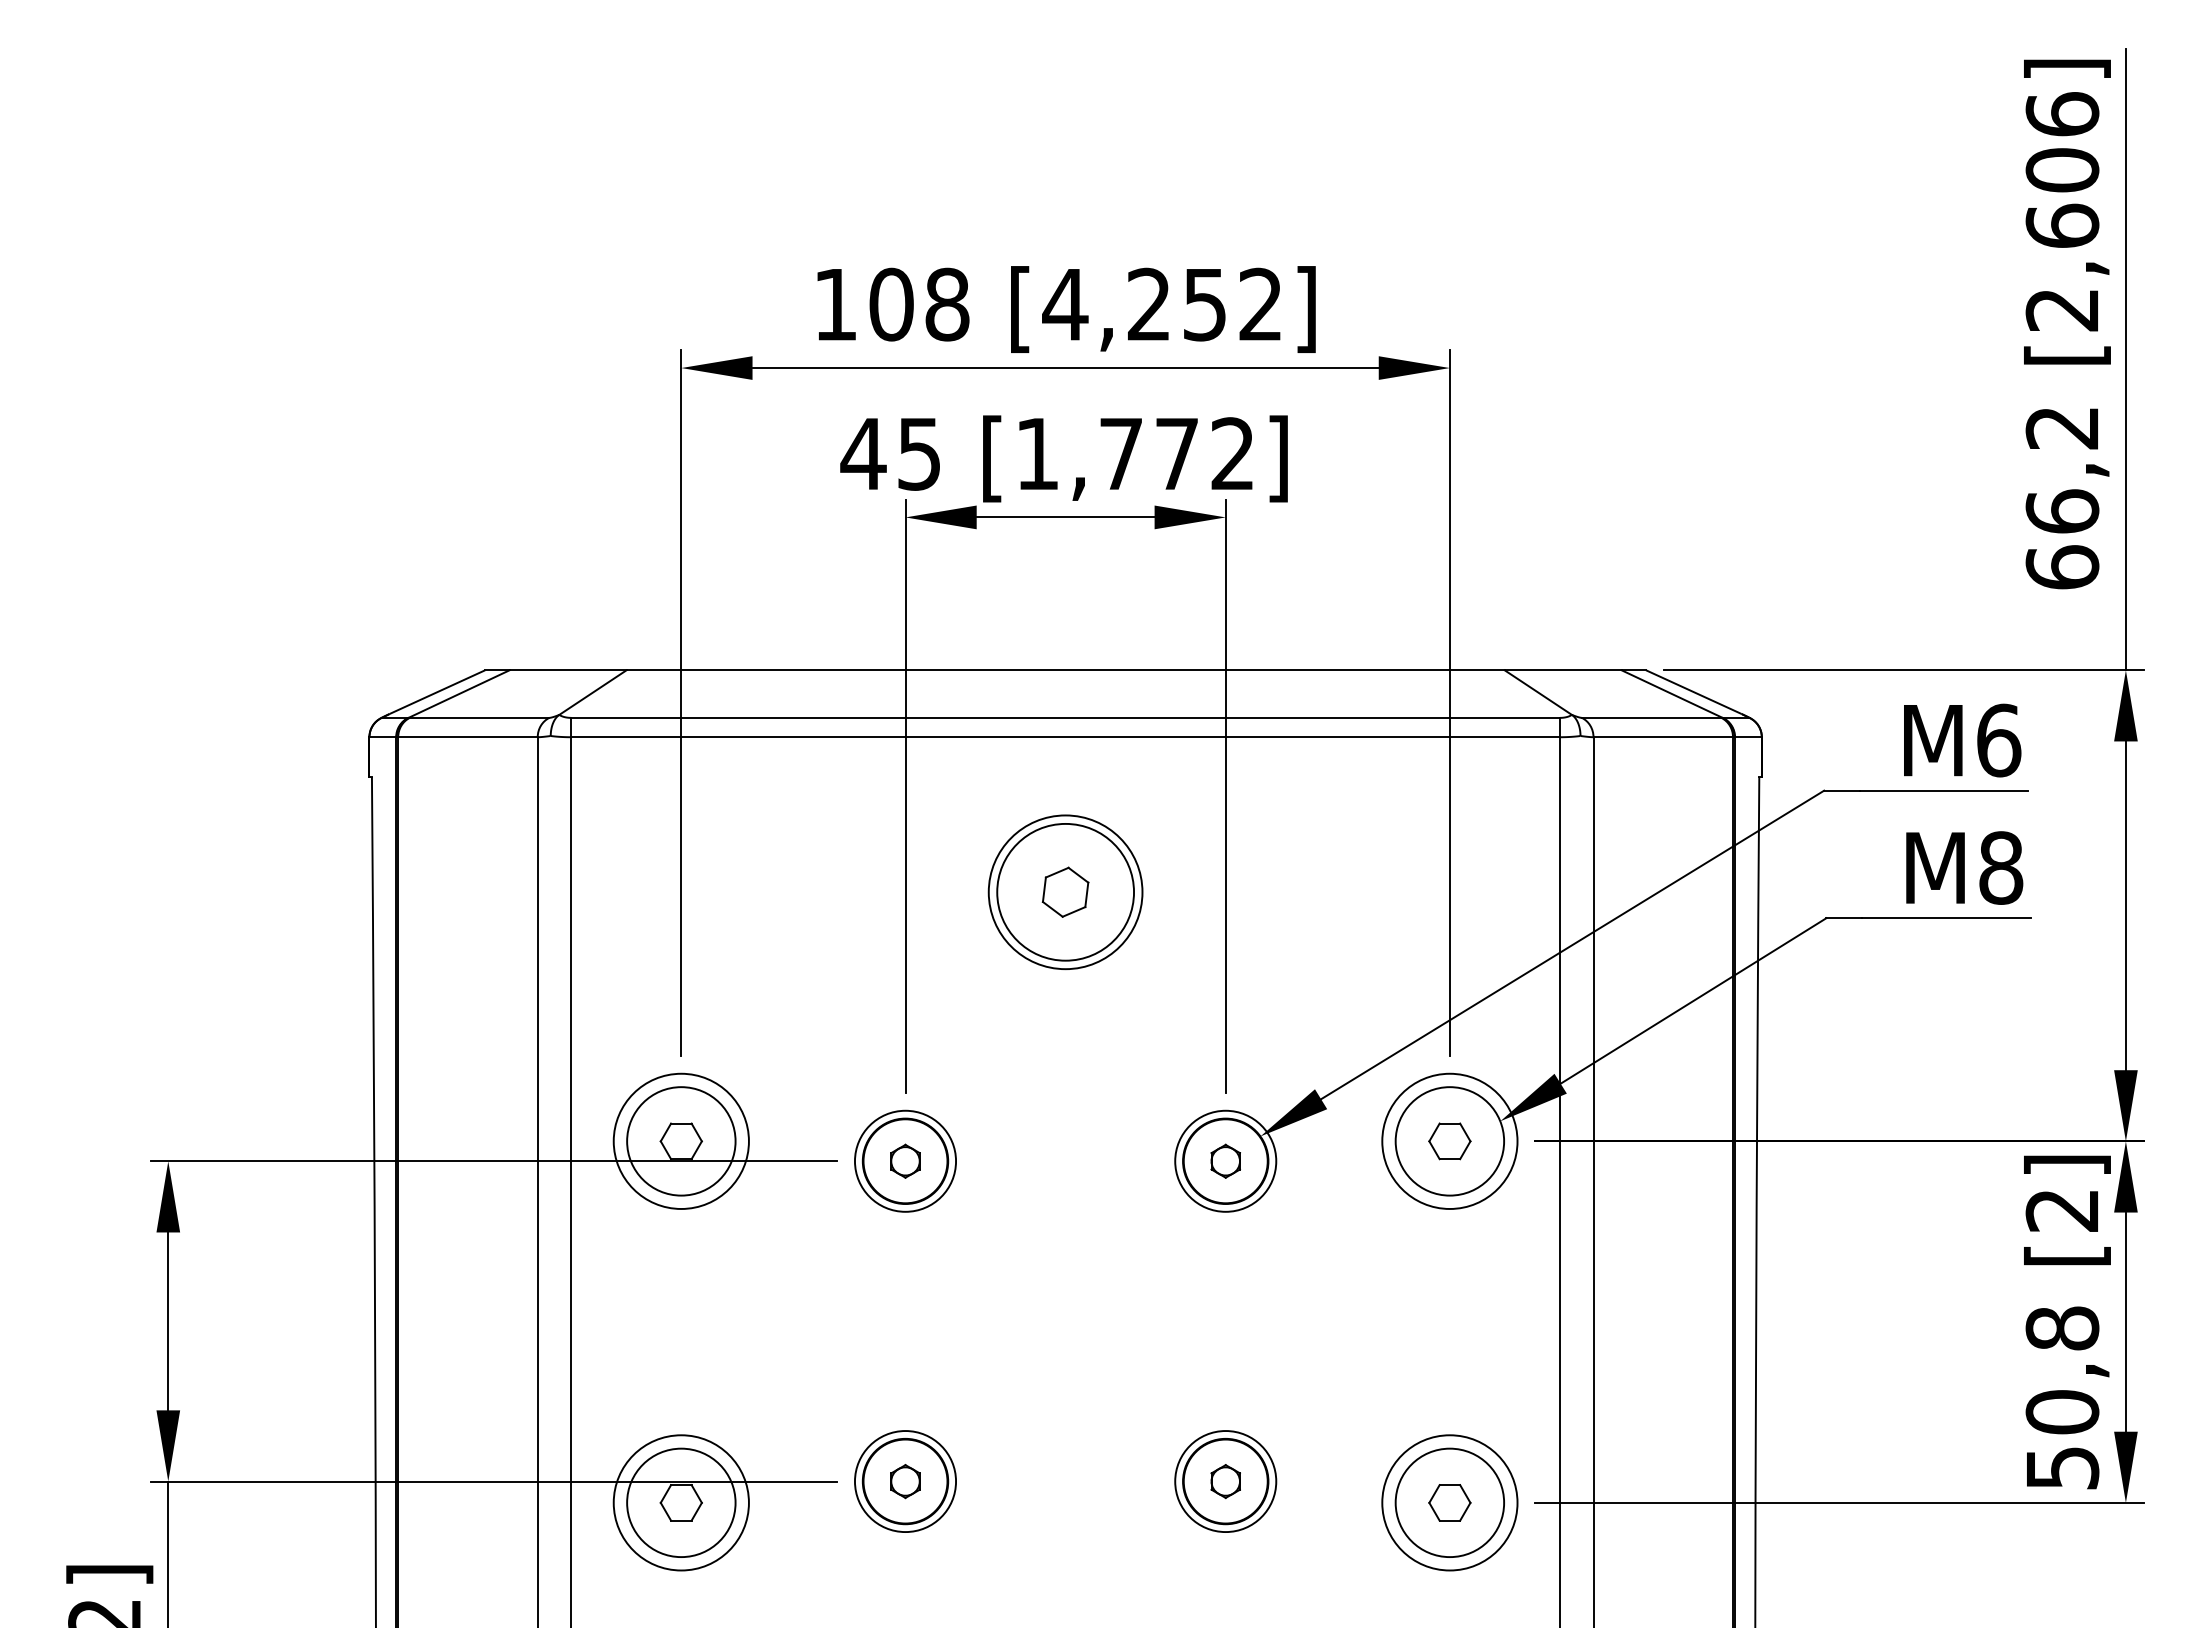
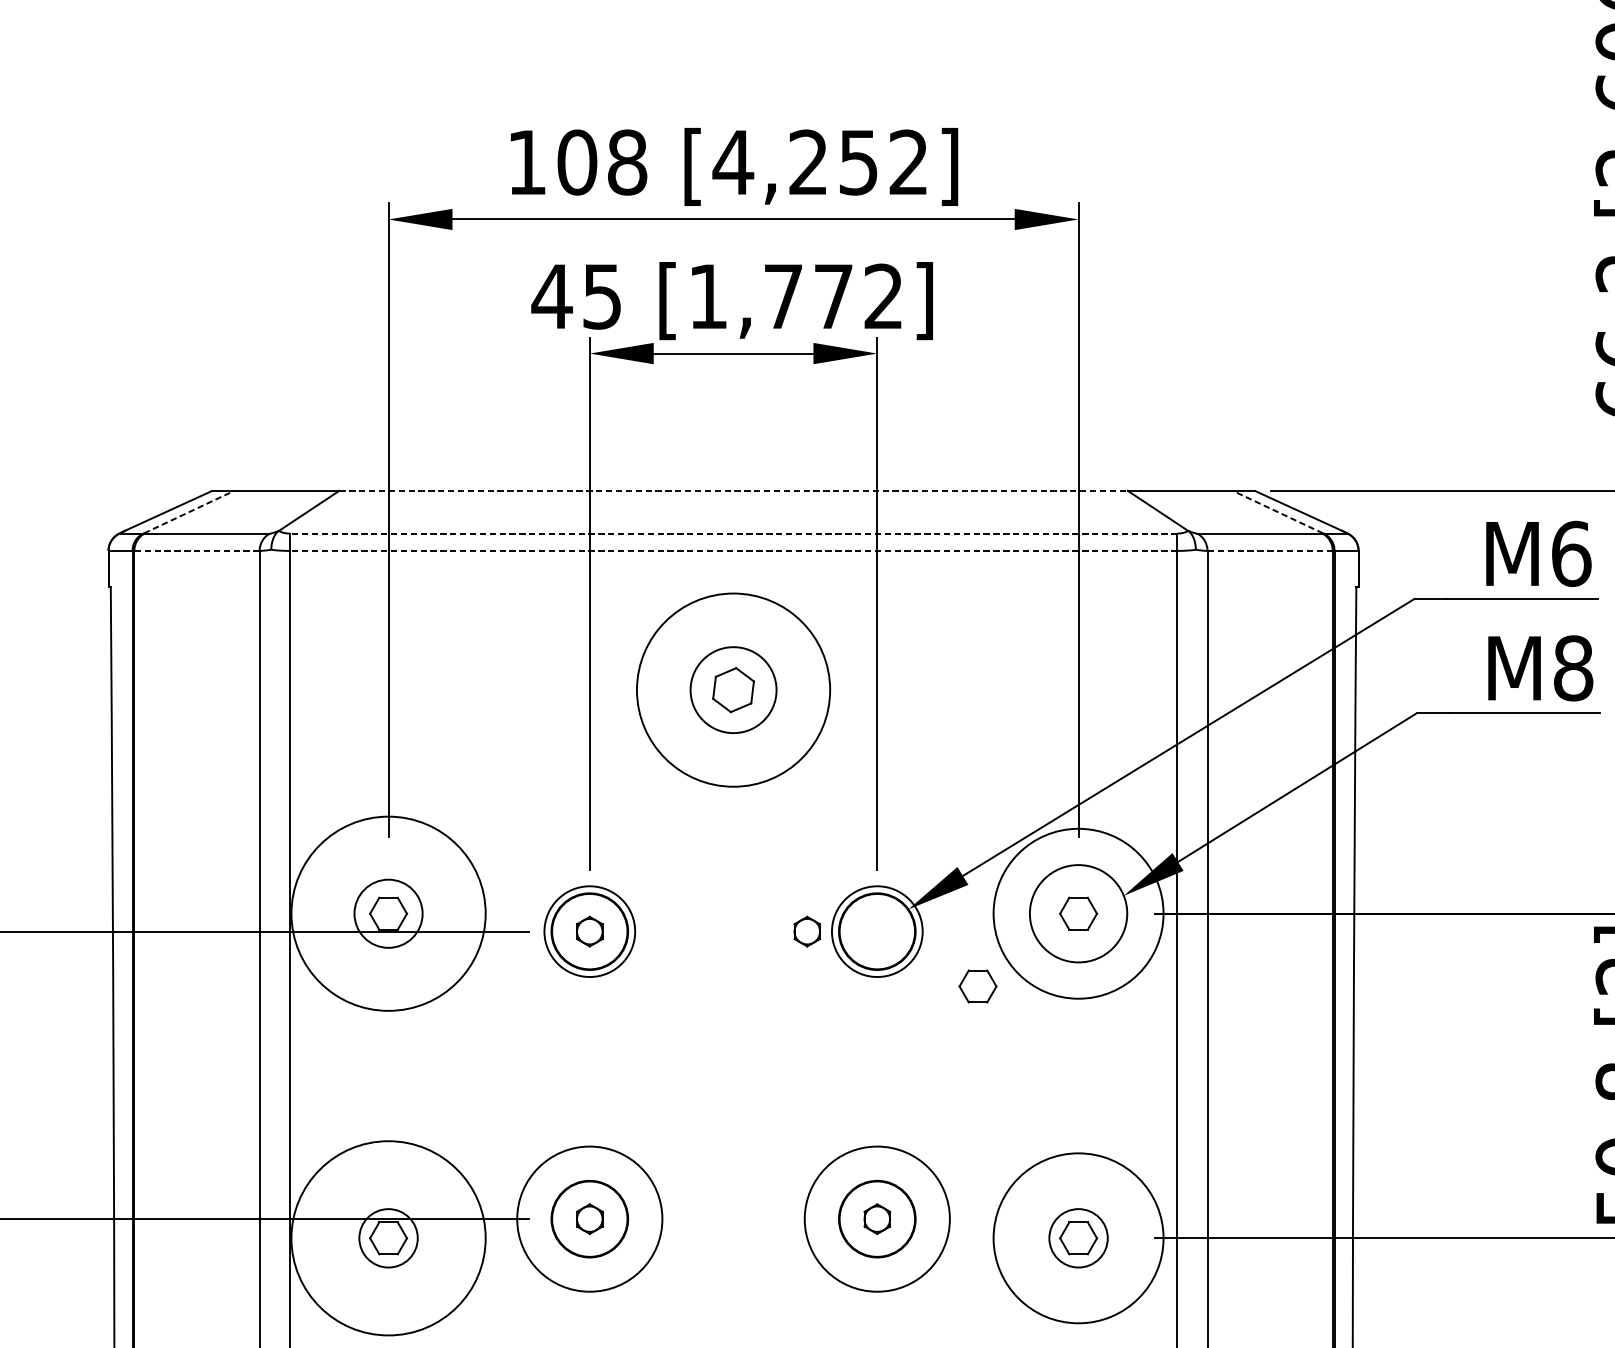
line: (1066, 670) -> (734, 491), solid -> dashed
line: (459, 693) -> (189, 511), solid -> dashed
line: (1671, 693) -> (1277, 511), solid -> dashed
line: (1065, 717) -> (733, 533), solid -> dashed
line: (467, 737) -> (196, 551), solid -> dashed
line: (1065, 737) -> (733, 551), solid -> dashed
line: (1663, 737) -> (1270, 551), solid -> dashed
circle: (1065, 891) -> (733, 689), size x0.7
circle: (1065, 892) -> (733, 690), size x1.4
circle: (680, 1140) -> (387, 912), size x1.6
circle: (1449, 1140) -> (1078, 912), size x1.4
circle: (681, 1141) -> (388, 913), size x0.7
part: (1225, 1160) -> (807, 930), moved
part: (1337, 1222) -> (977, 986), added
circle: (905, 1481) -> (589, 1219), size x1.6
circle: (1225, 1481) -> (877, 1219), size x1.6
circle: (680, 1502) -> (387, 1237), size x1.6
circle: (681, 1502) -> (388, 1237), size x0.6
circle: (1449, 1502) -> (1078, 1237), size x0.6
circle: (1449, 1502) -> (1078, 1237), size x1.4

